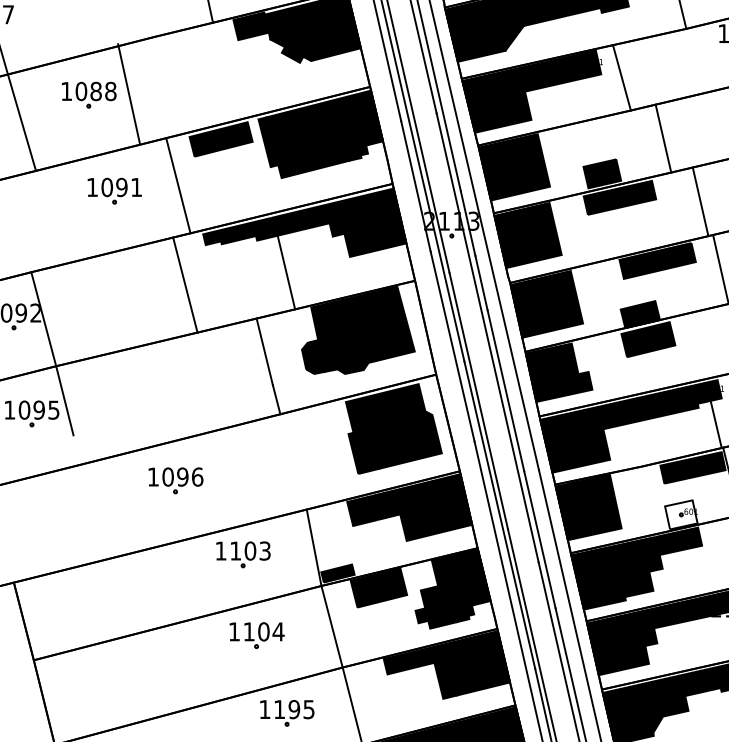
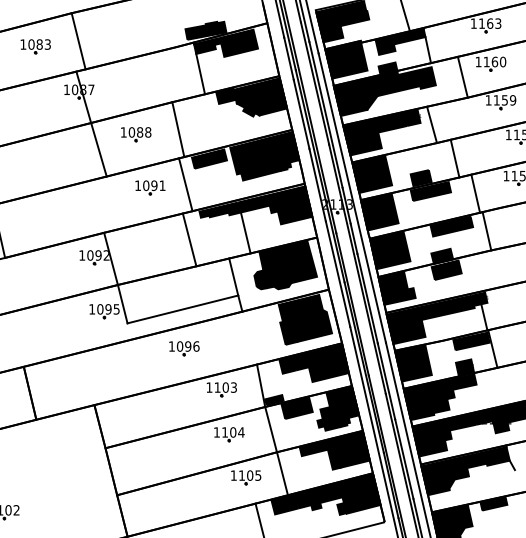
line: (129, 93) -> (178, 129), moved
line: (172, 410) -> (182, 309), added
fill: (680, 514) -> (464, 367), added
text: (294, 709) -> (250, 475), 1195 -> 1105

